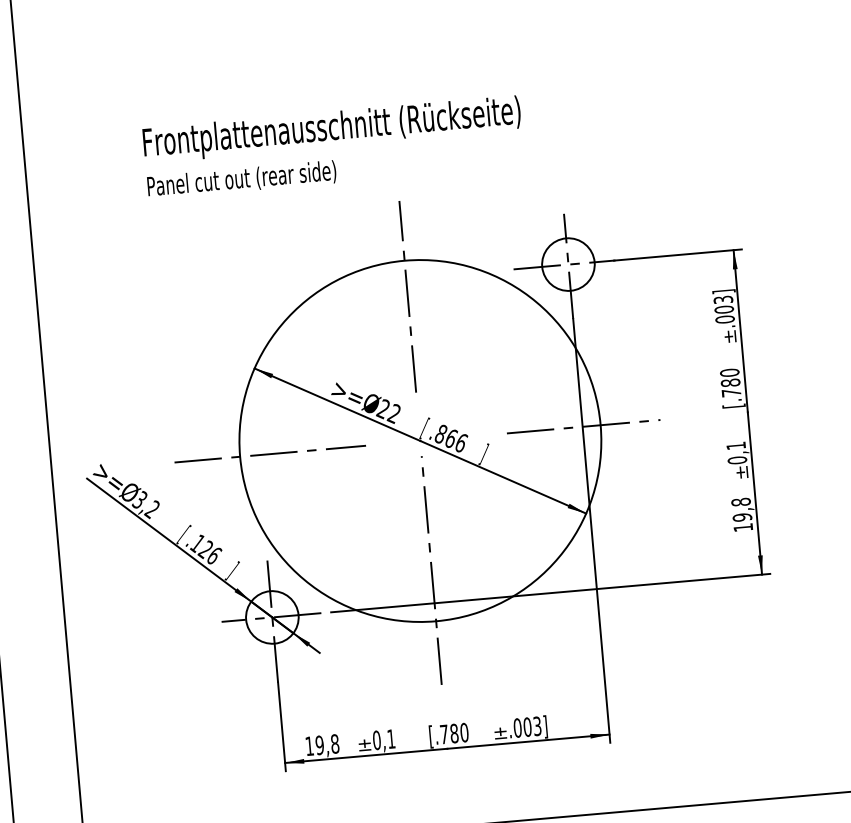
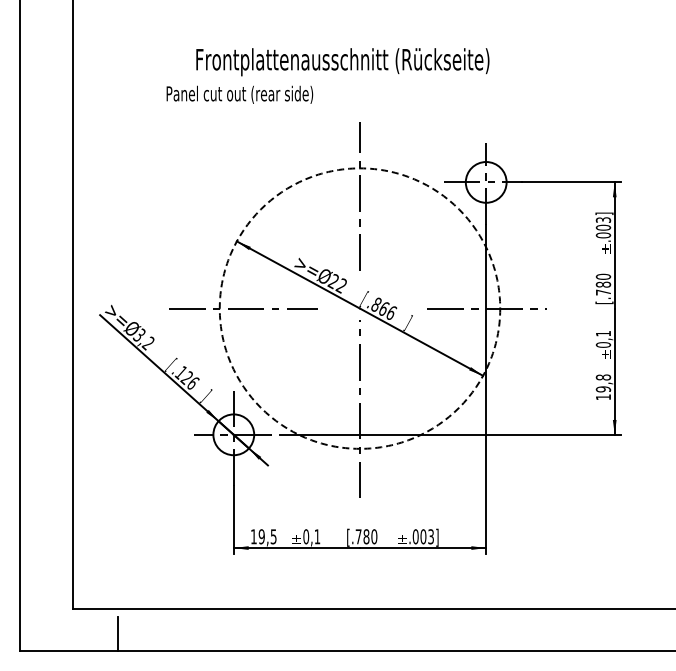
text: (331, 130) -> (342, 62), moved
circle: (419, 440) -> (359, 308), solid -> dashed
text: (334, 743) -> (273, 536), 19,8 -> 19,5

